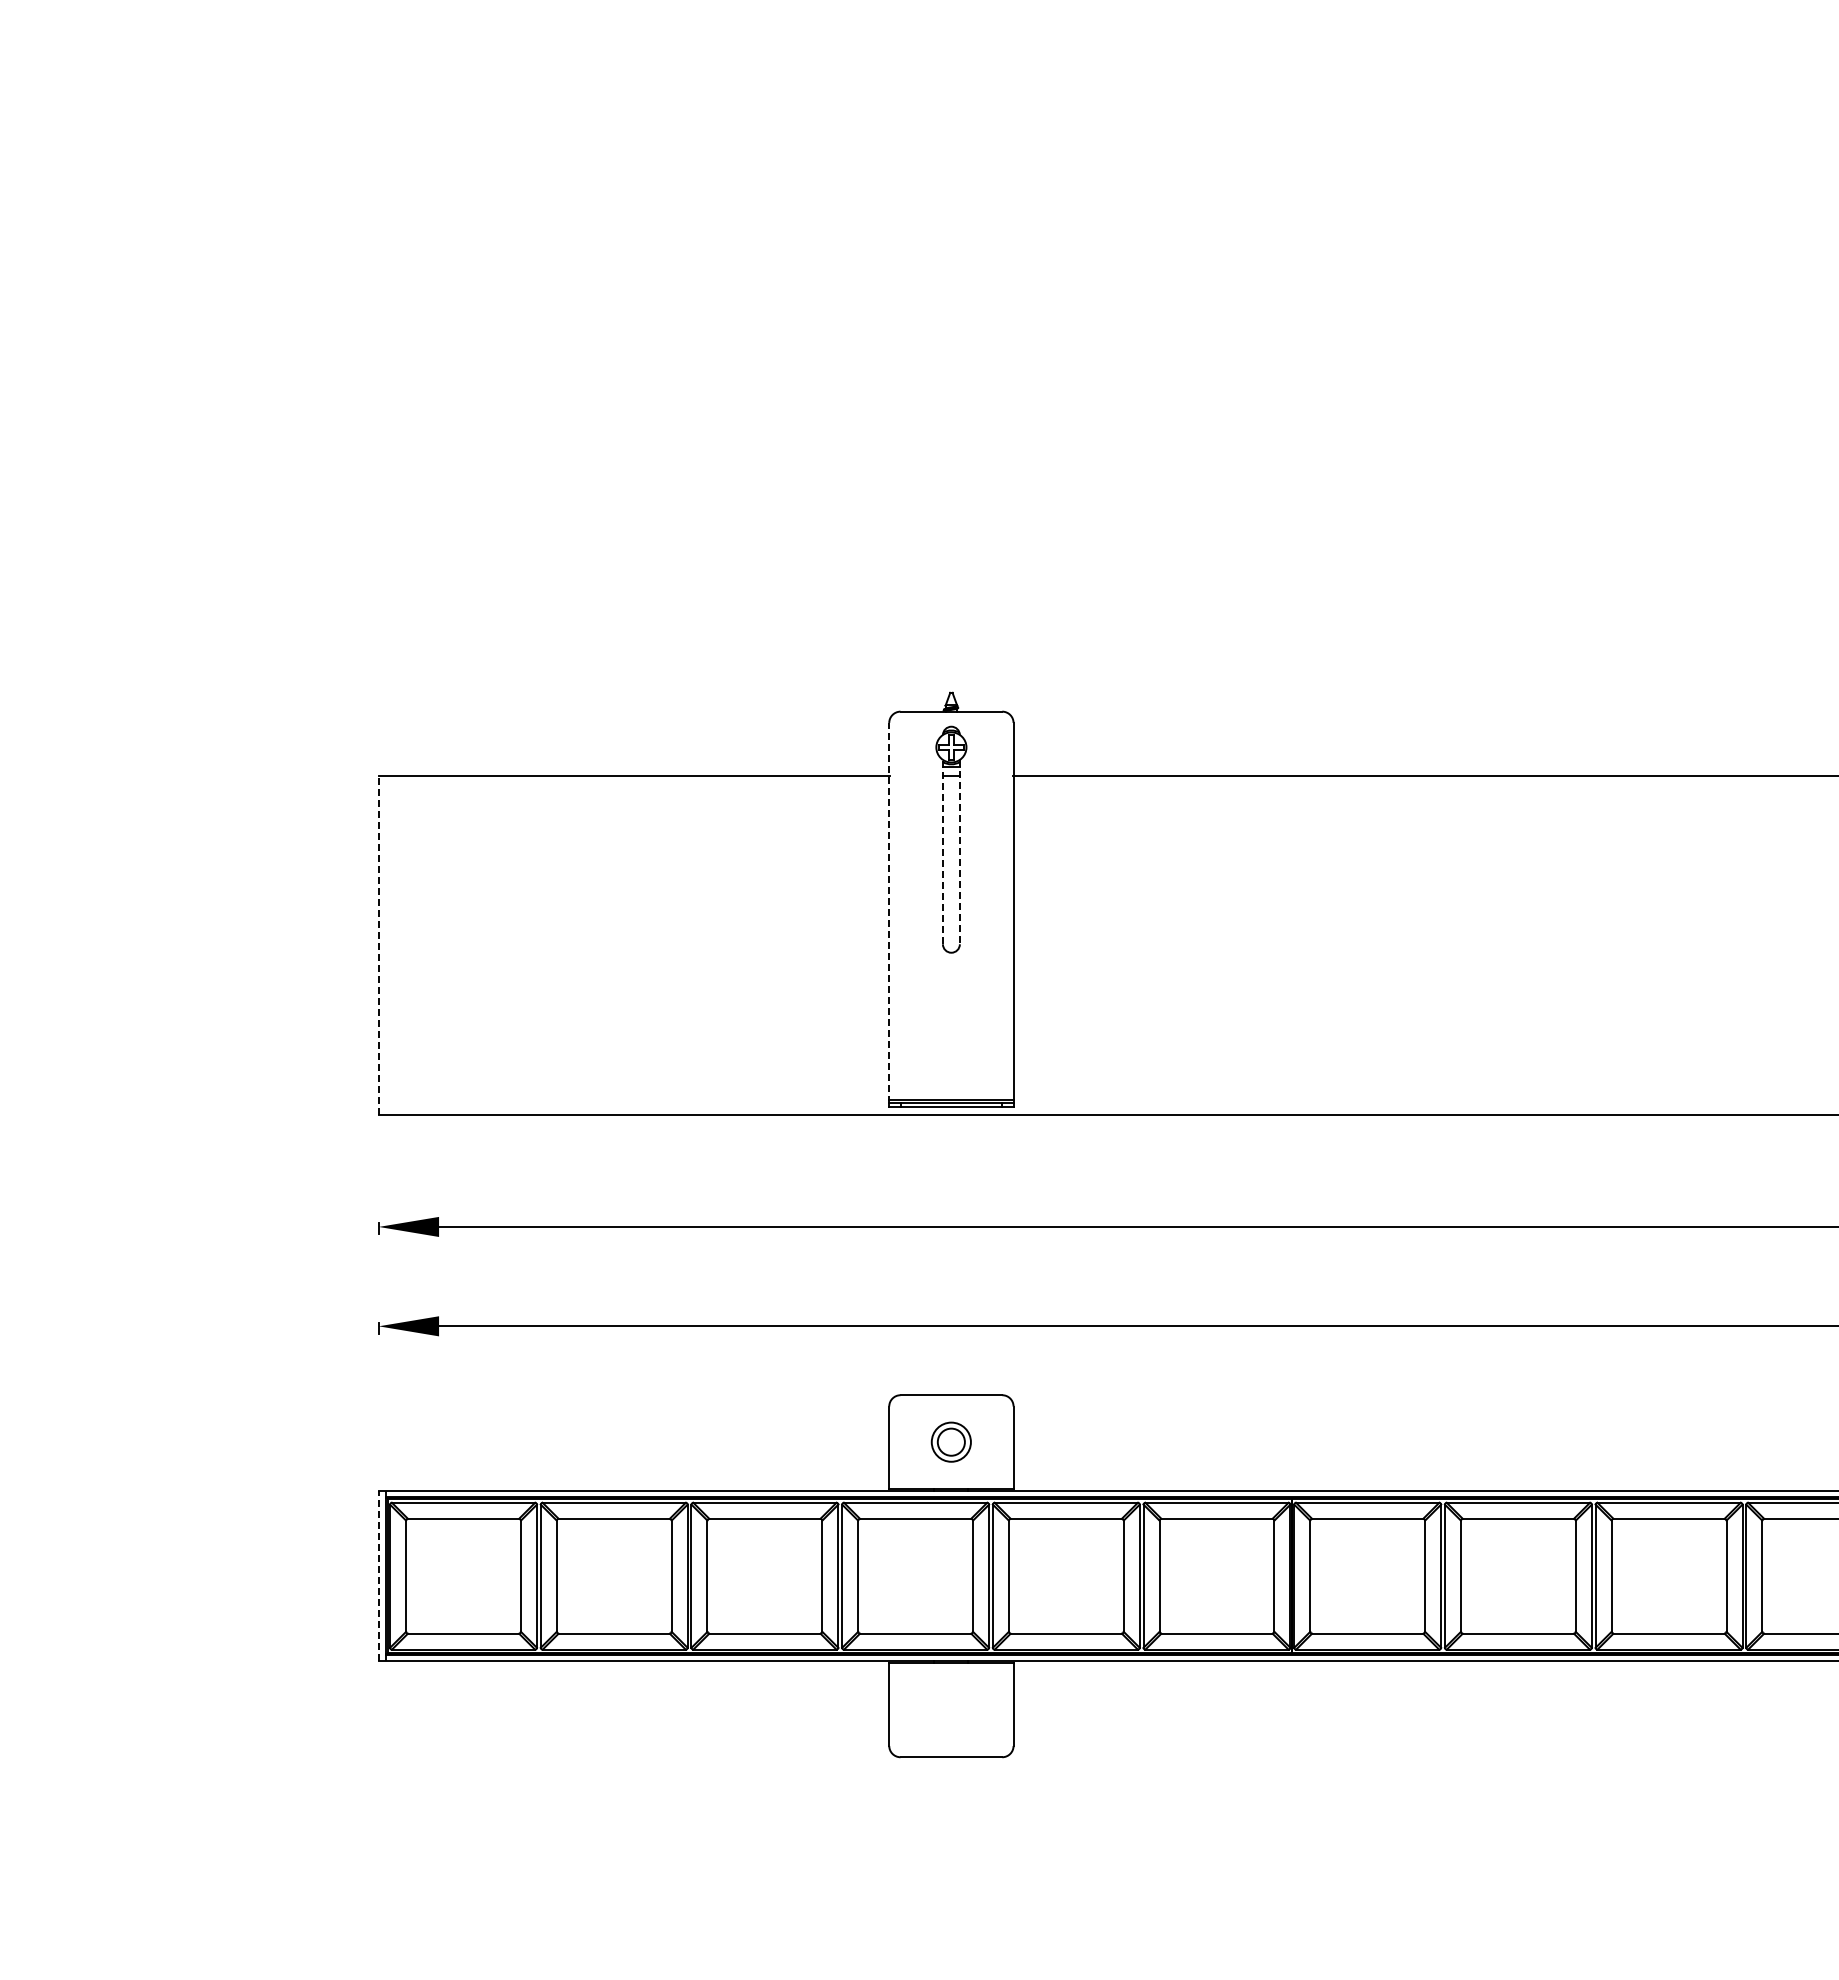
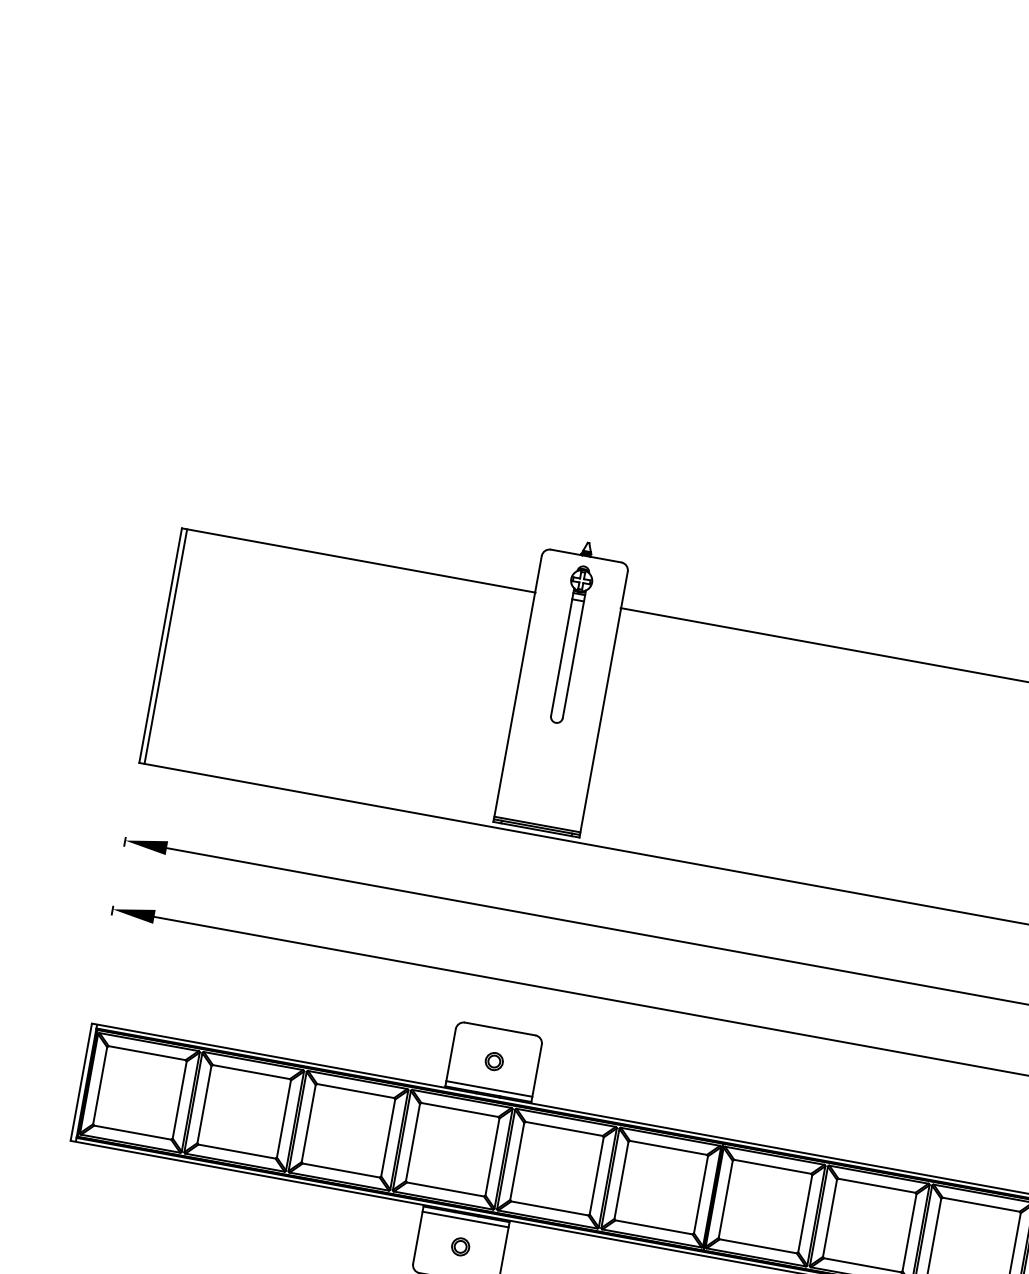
line: (942, 851) -> (562, 651), dashed -> solid
line: (959, 852) -> (574, 654), dashed -> solid
line: (889, 912) -> (518, 687), dashed -> solid
line: (386, 944) -> (166, 646), added
line: (378, 945) -> (160, 645), dashed -> solid
part: (951, 1442) -> (494, 1061), size x0.62
line: (951, 1481) -> (489, 1088), added
line: (378, 1576) -> (81, 1082), dashed -> solid
line: (951, 1670) -> (465, 1219), added
part: (951, 1710) -> (460, 1247), added

